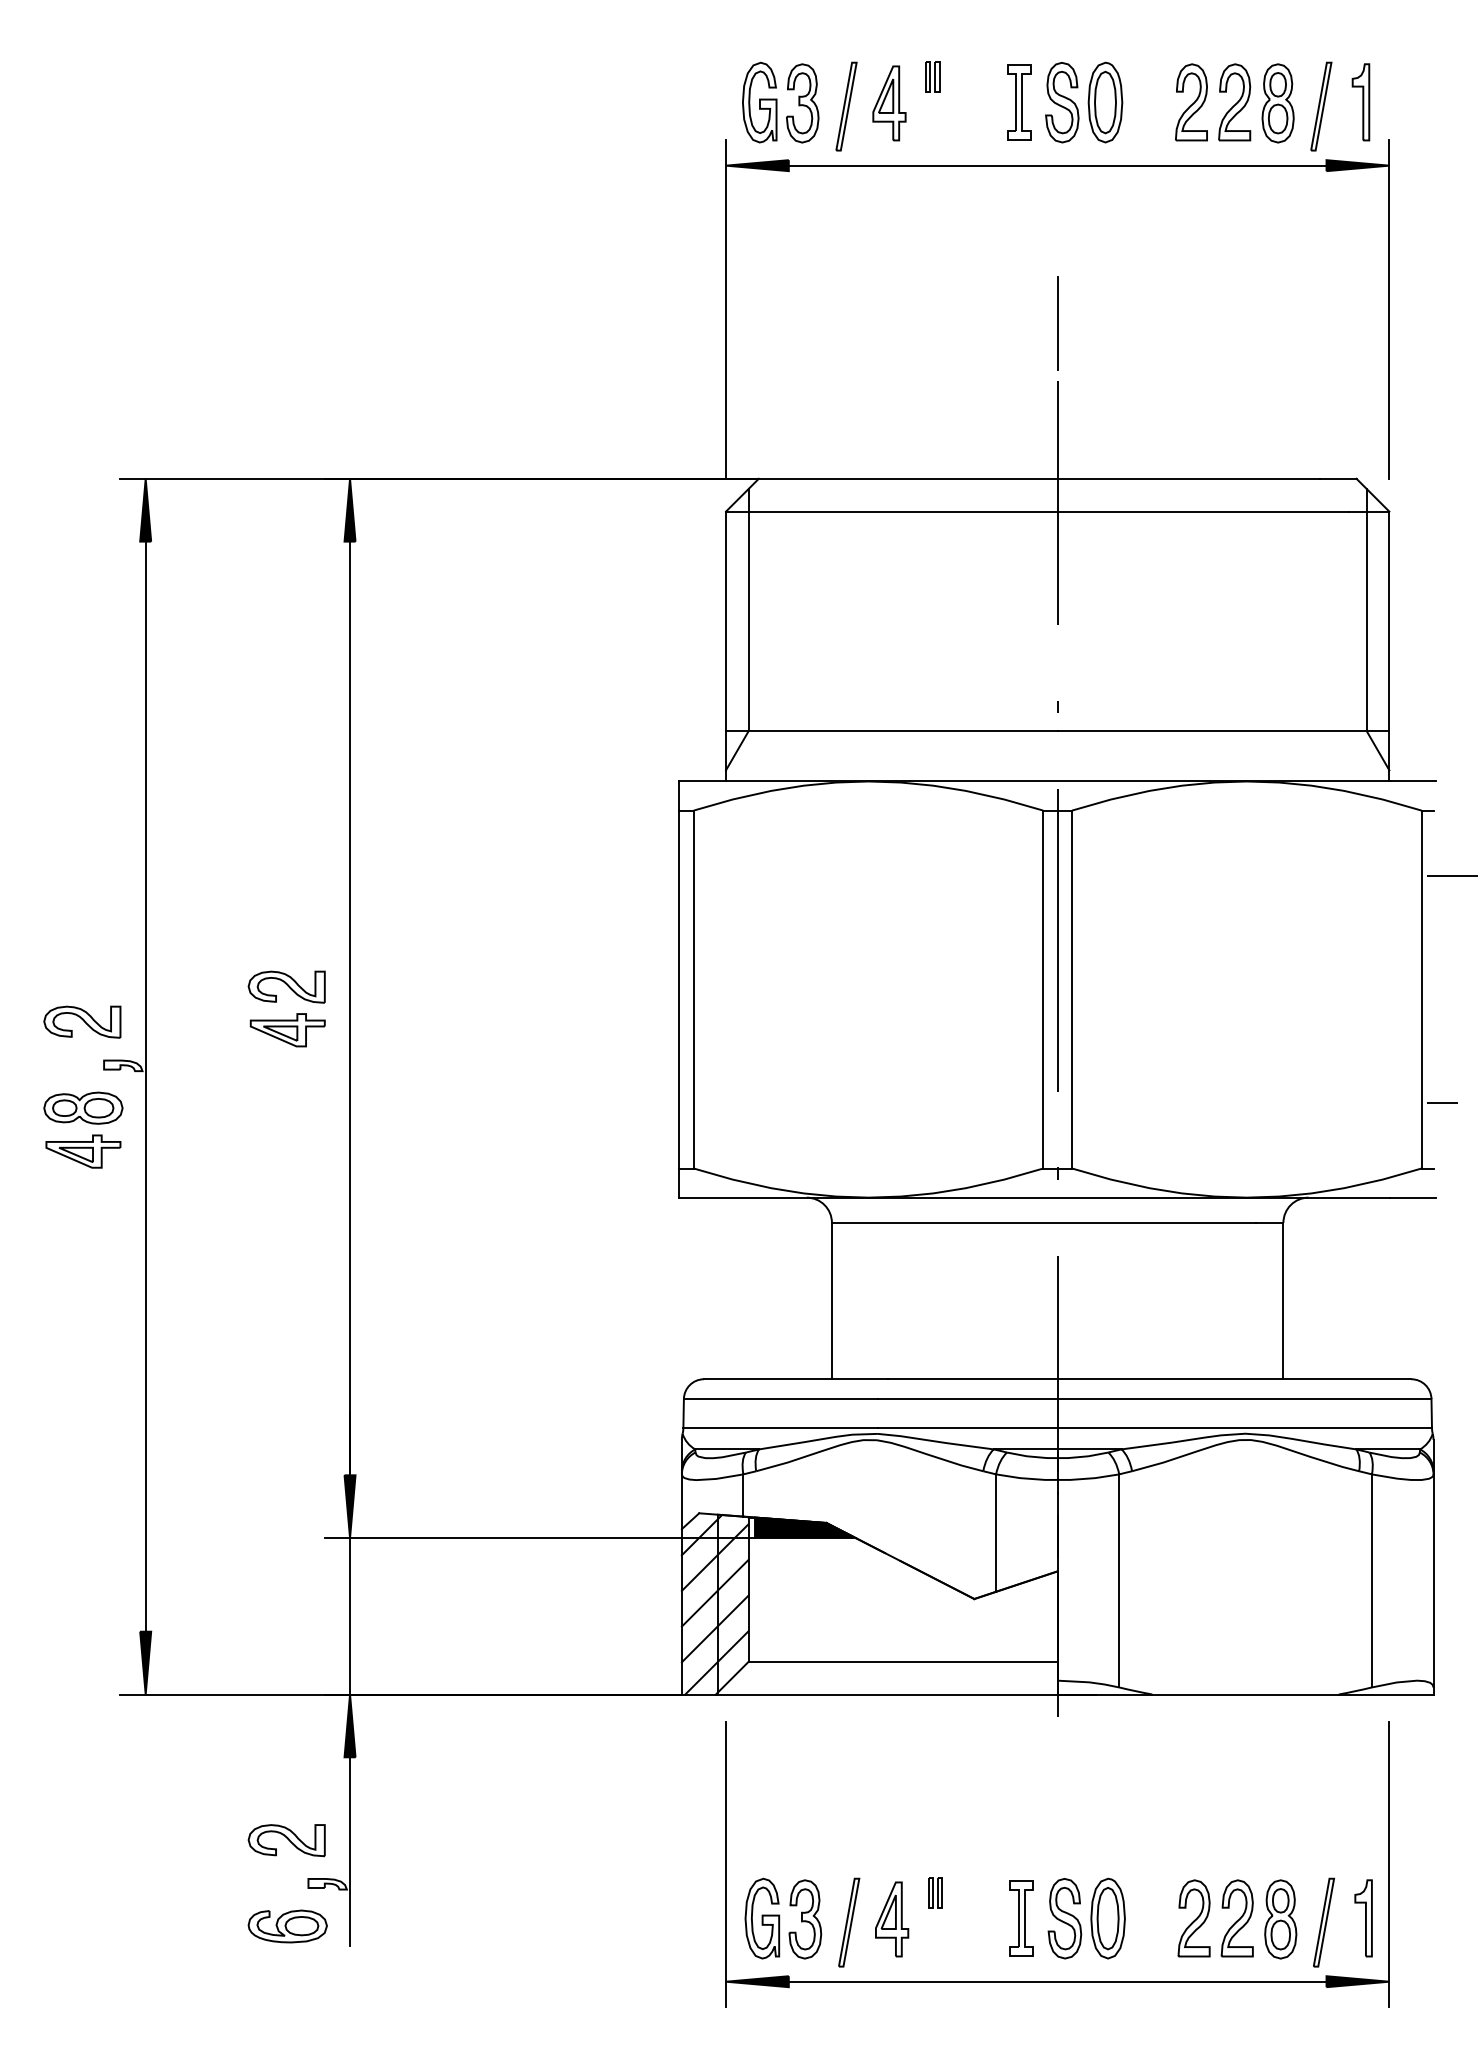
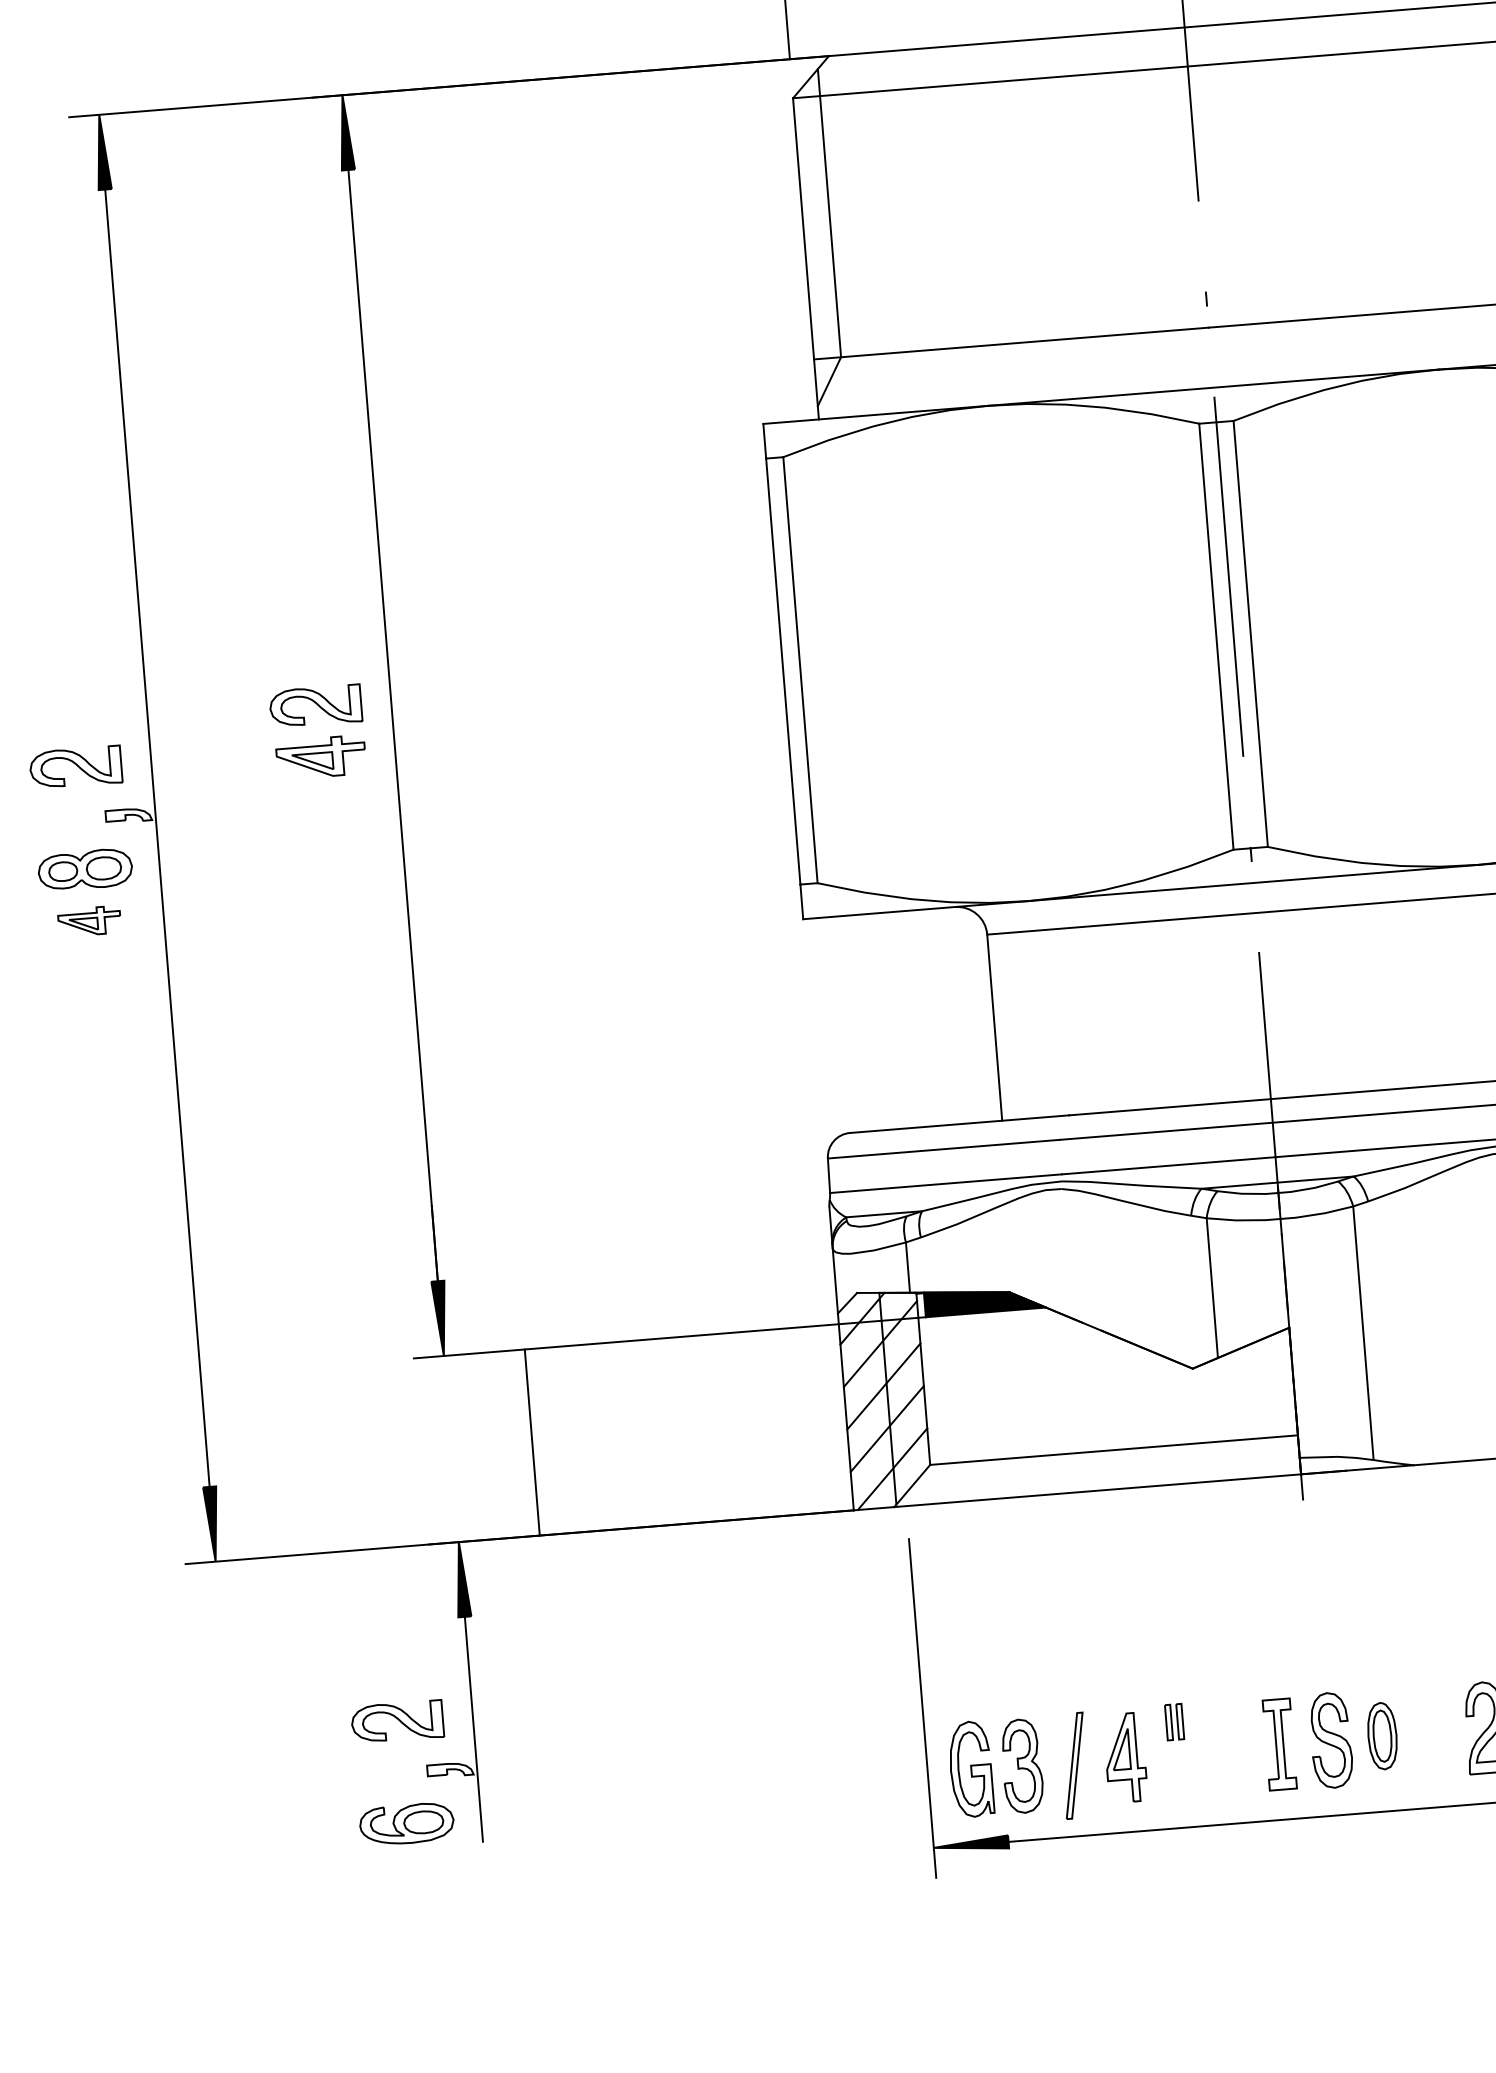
part: (83, 1151) -> (89, 921), size x0.7
line: (350, 1616) -> (532, 1442), moved
part: (1107, 1918) -> (1381, 1736), size x0.7

